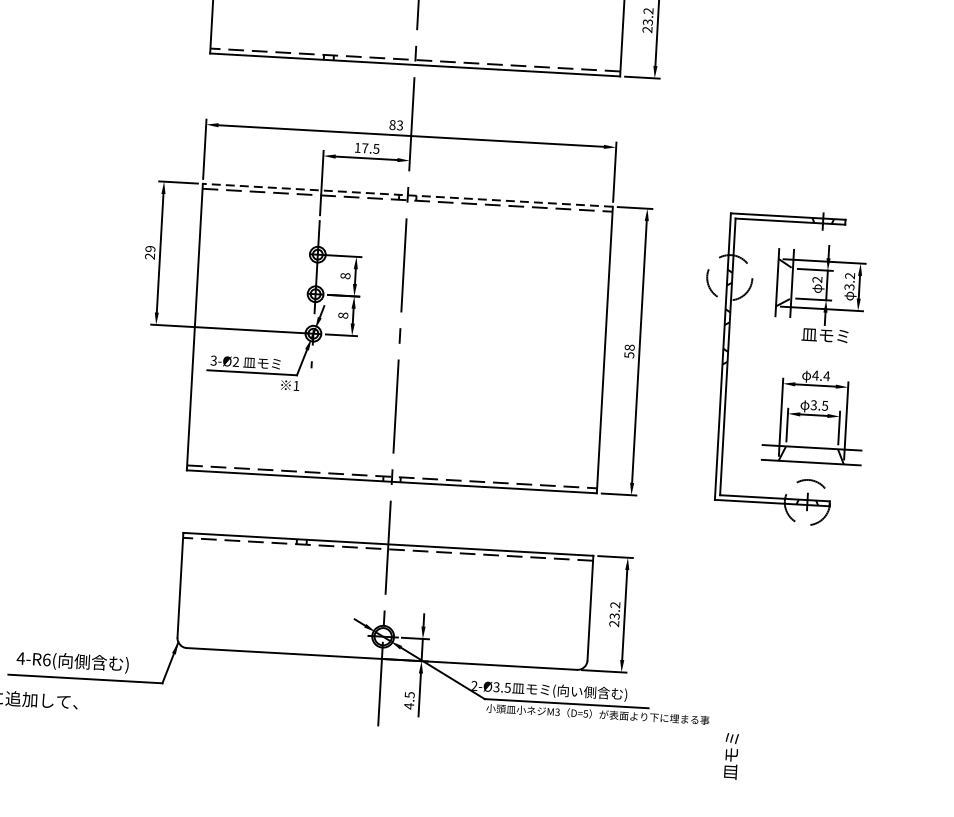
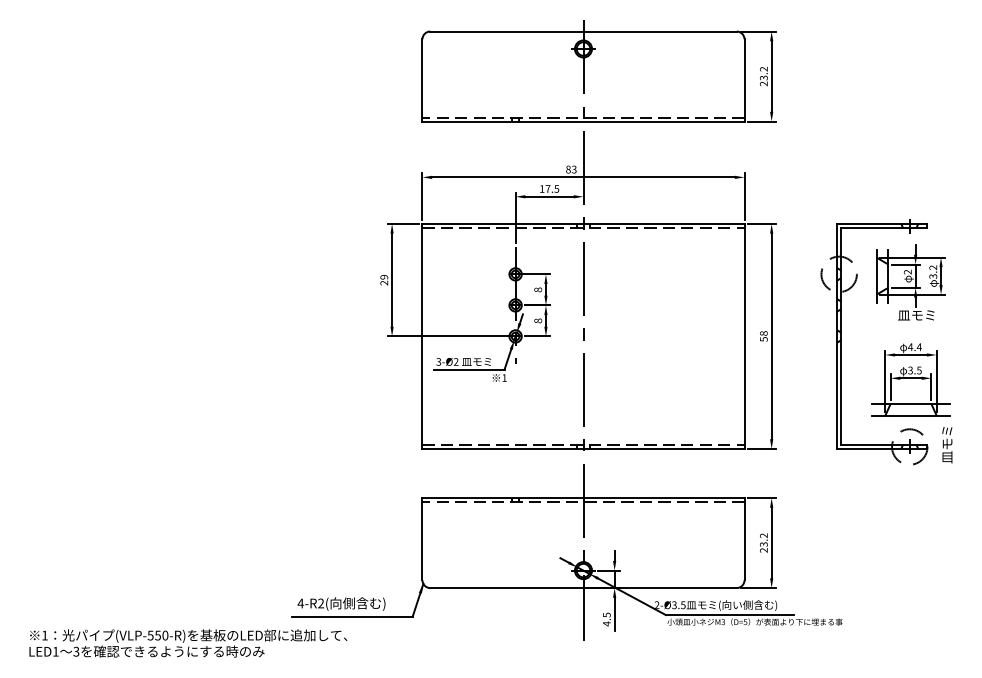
line: (406, 194) -> (582, 223), dashed -> solid
text: (47, 659) -> (321, 603), 4-R6( -> 4-R2(
text: (731, 756) -> (947, 445), moved

